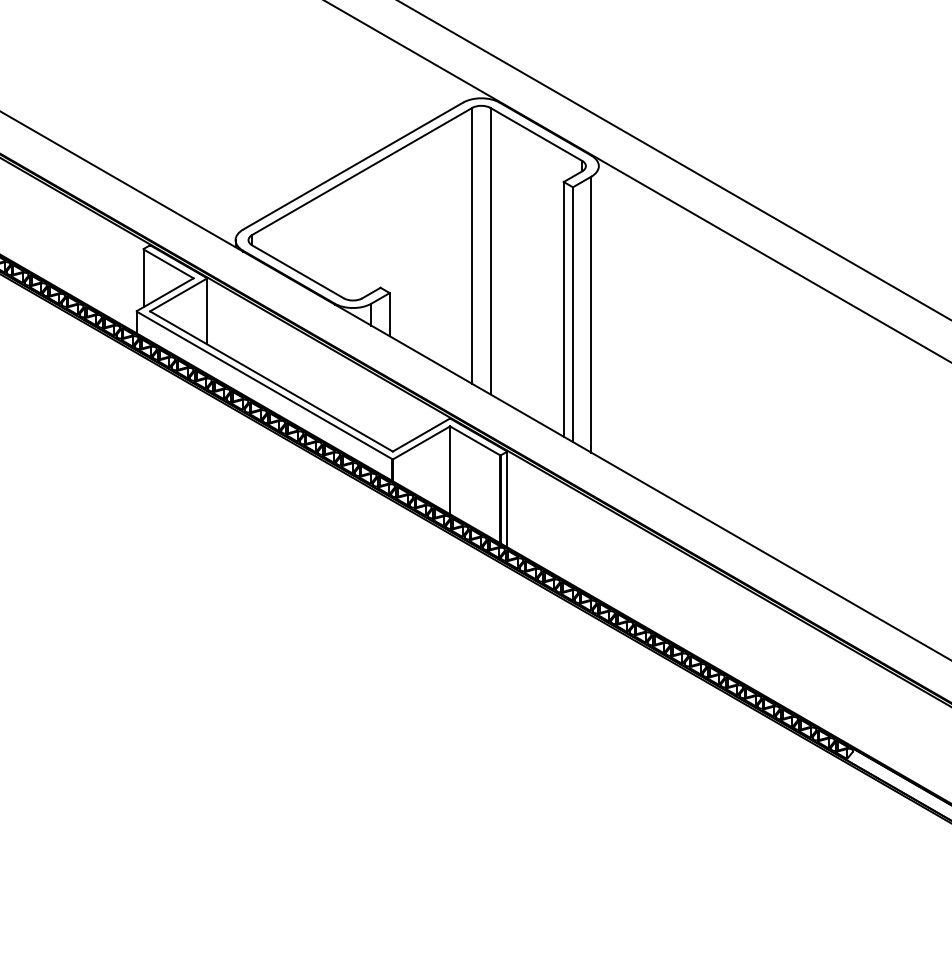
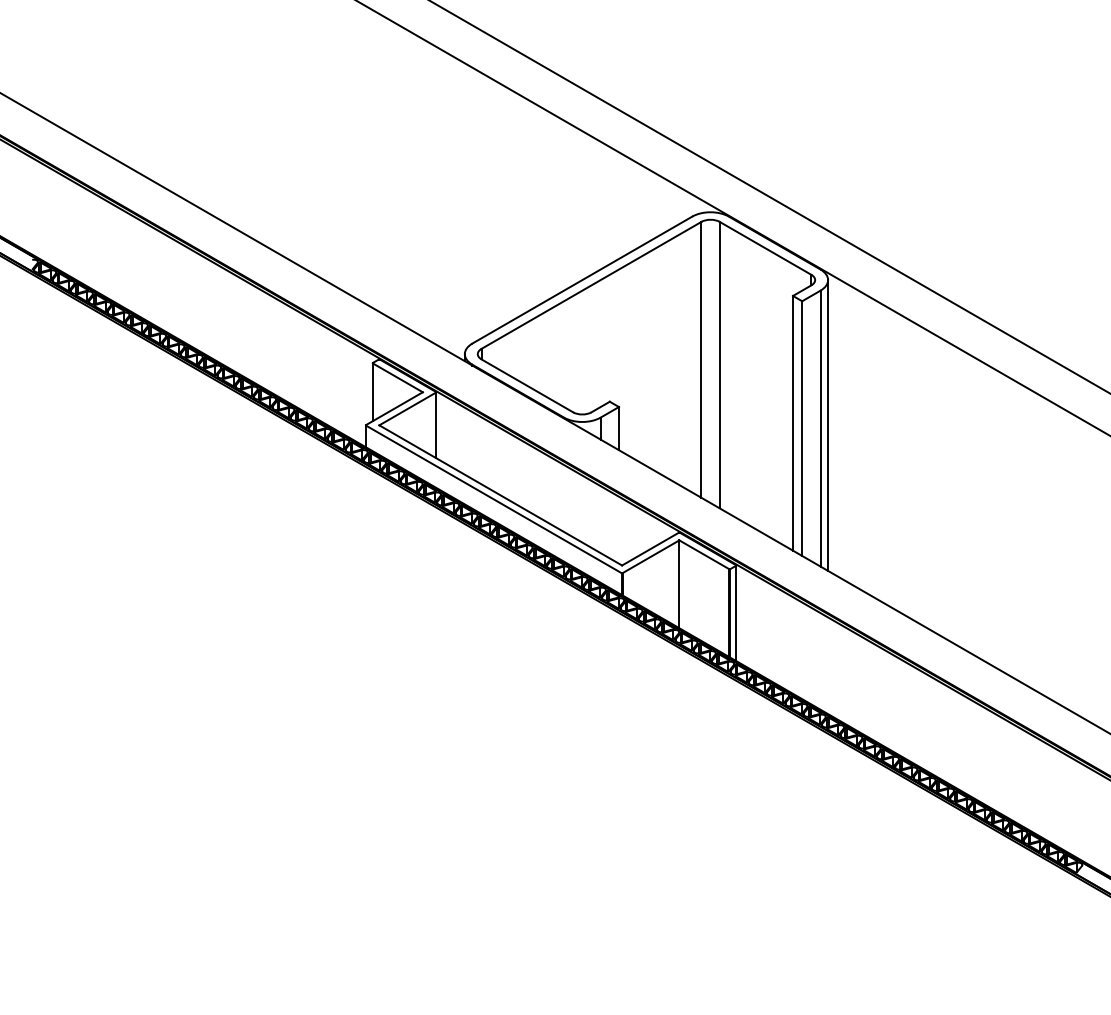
line: (599, 311) -> (828, 425), added

